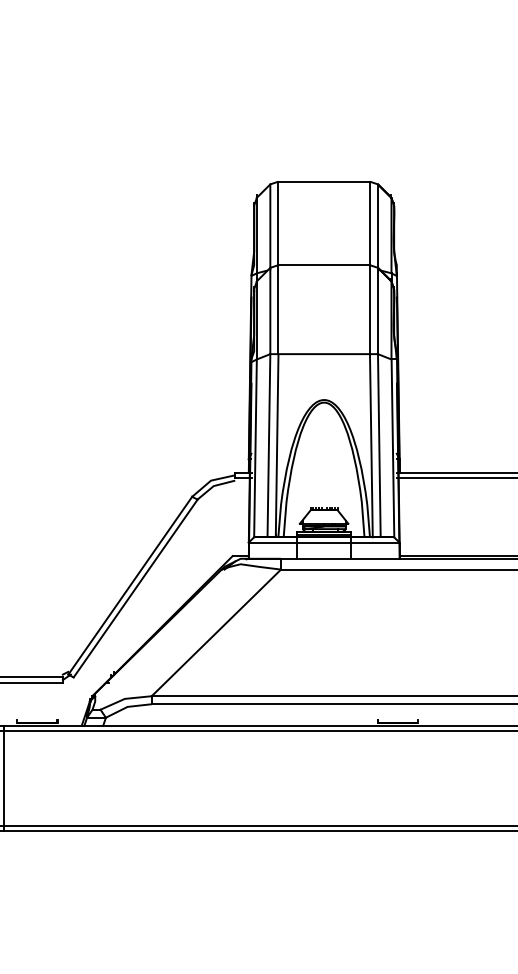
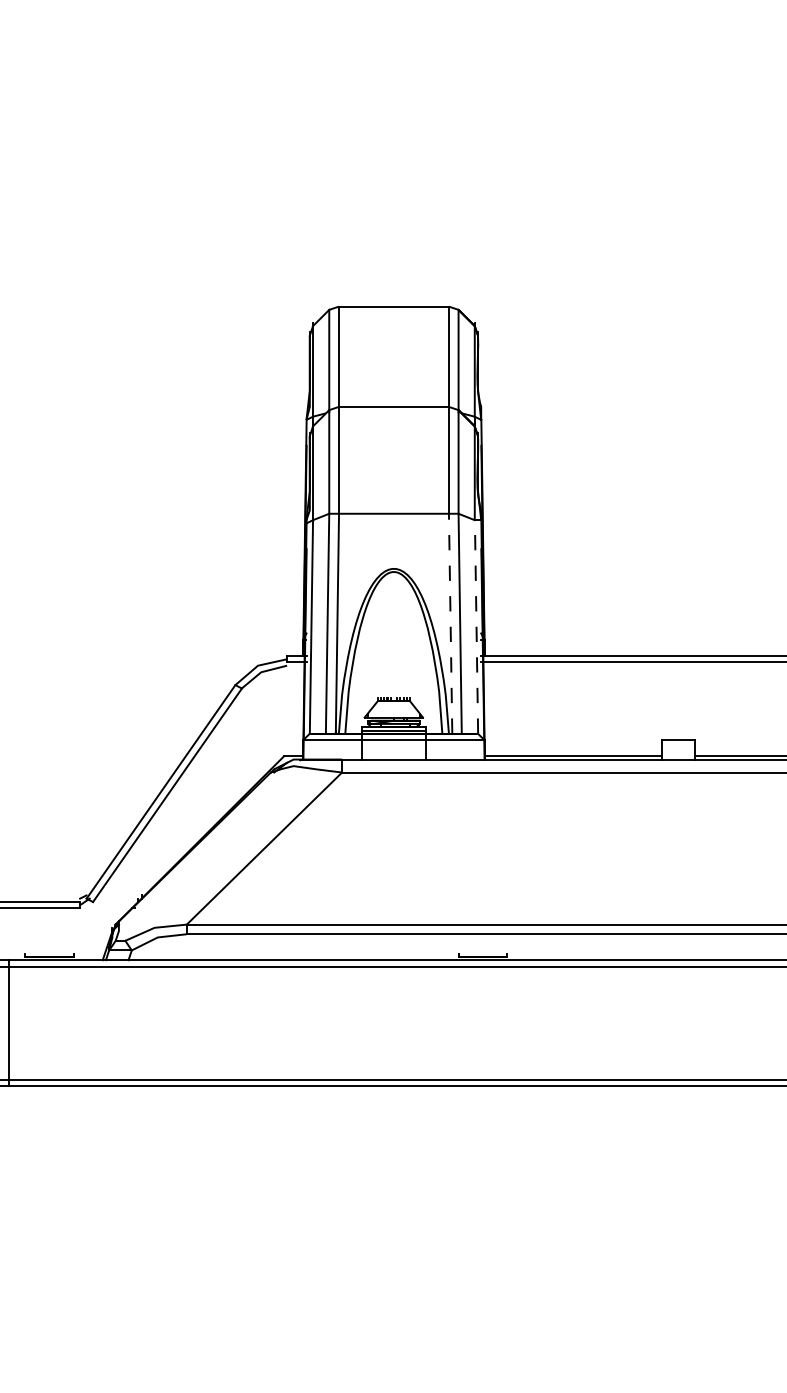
line: (371, 445) -> (450, 623), solid -> dashed
line: (392, 448) -> (476, 626), solid -> dashed

